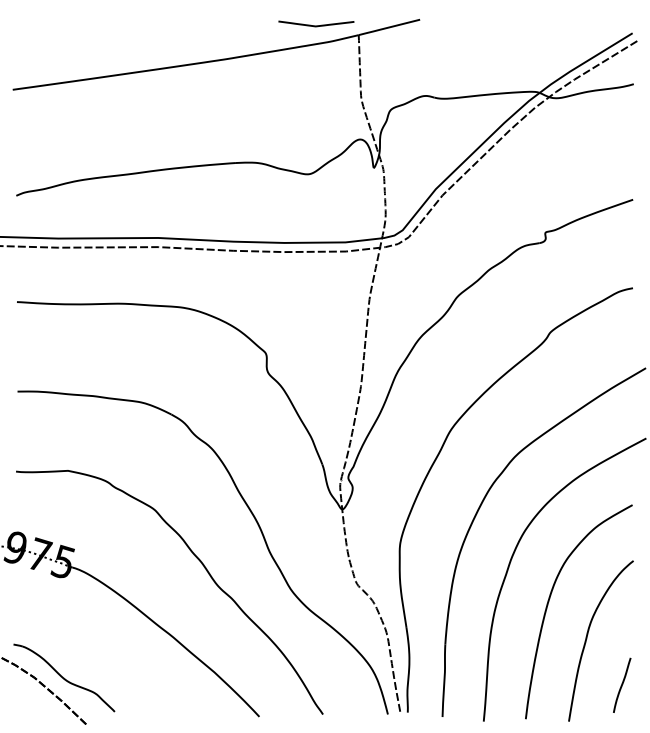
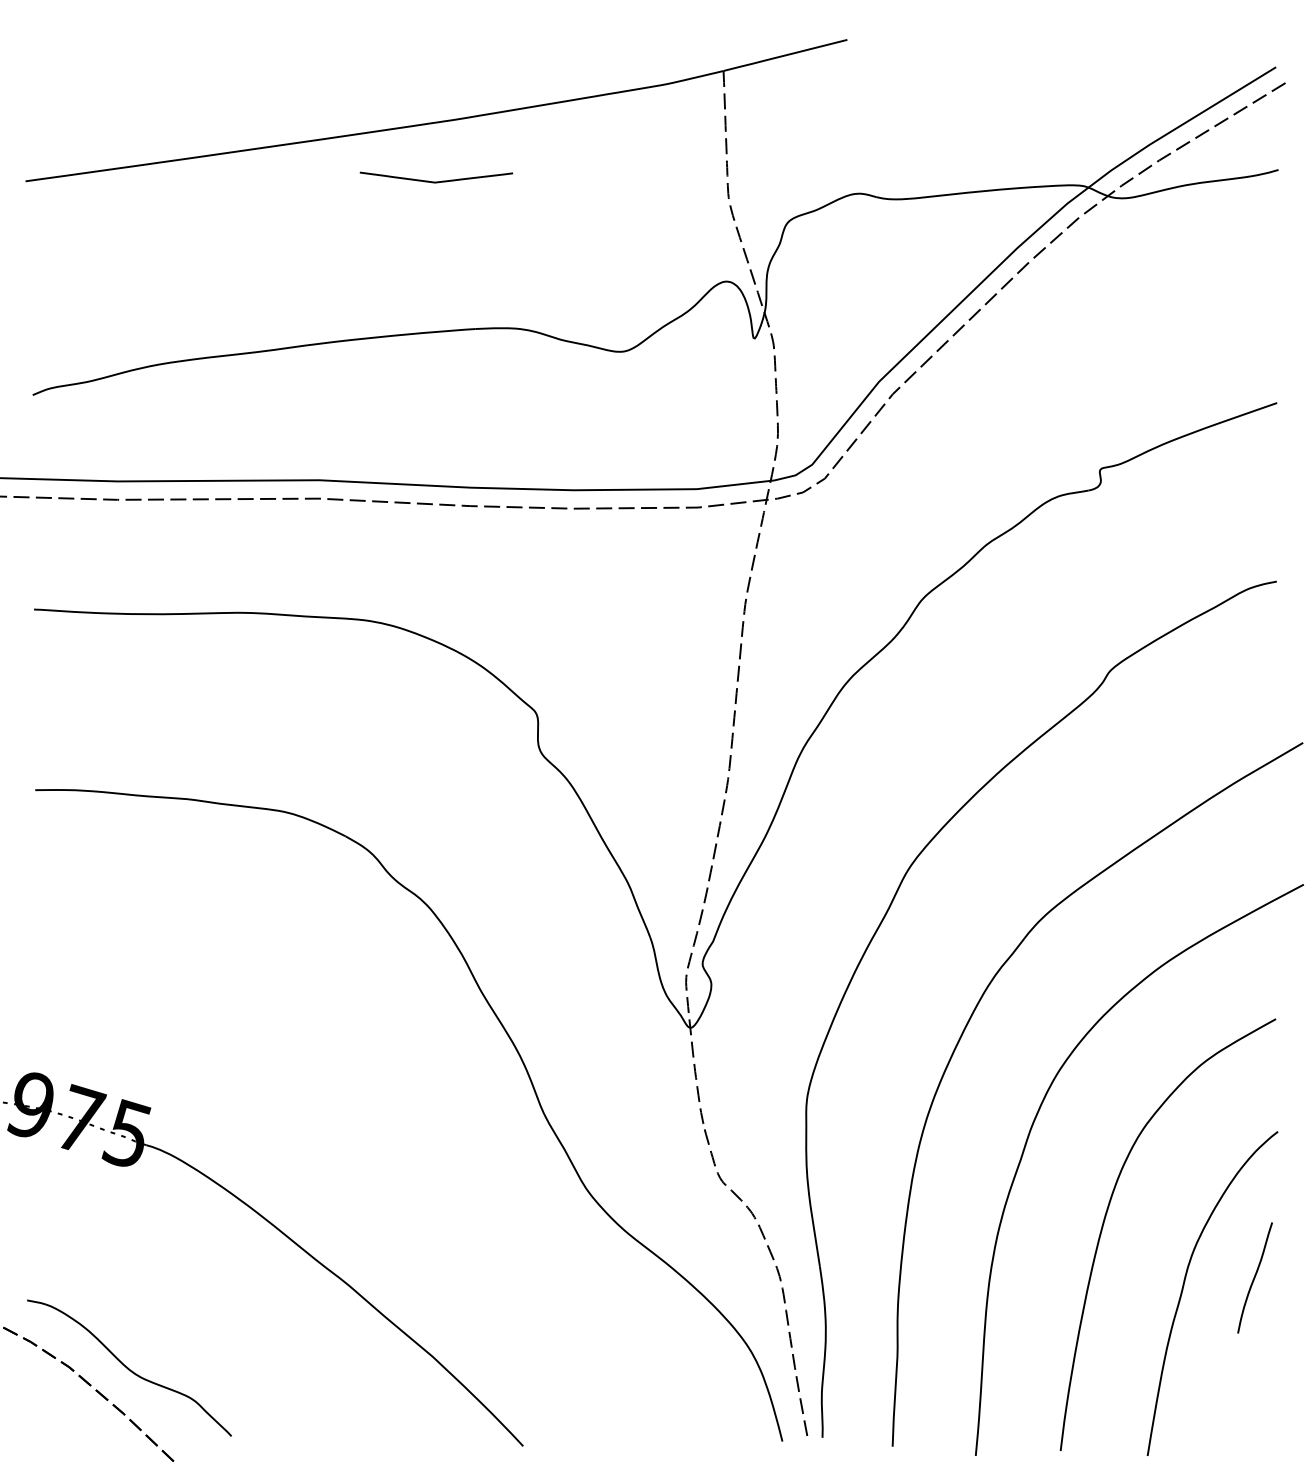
curve: (316, 25) -> (436, 180), moved
curve: (204, 568) -> (412, 1147), removed
curve: (622, 684) -> (1255, 1276), moved

